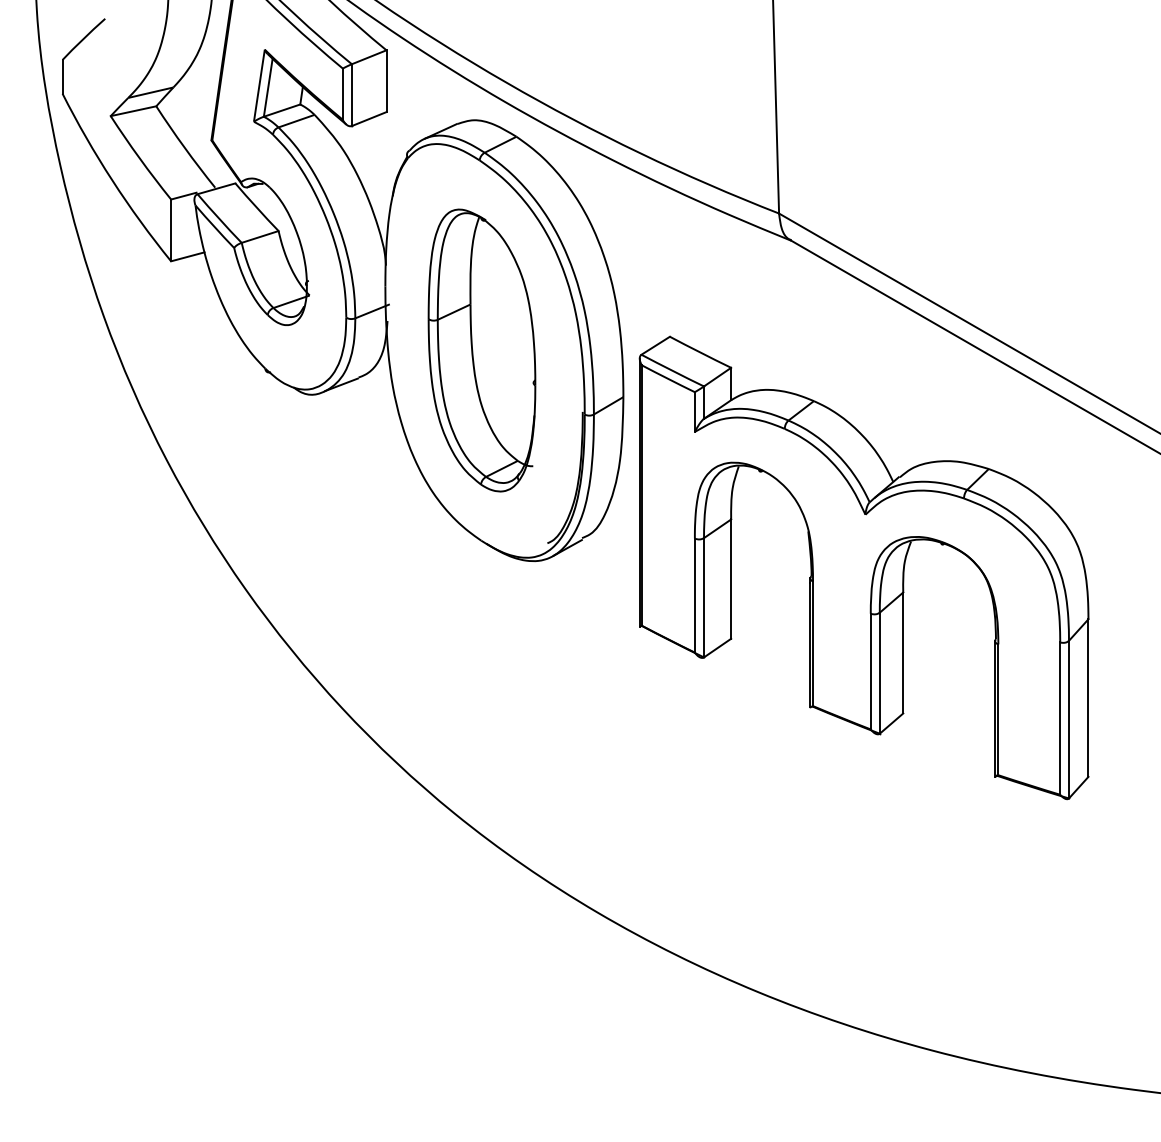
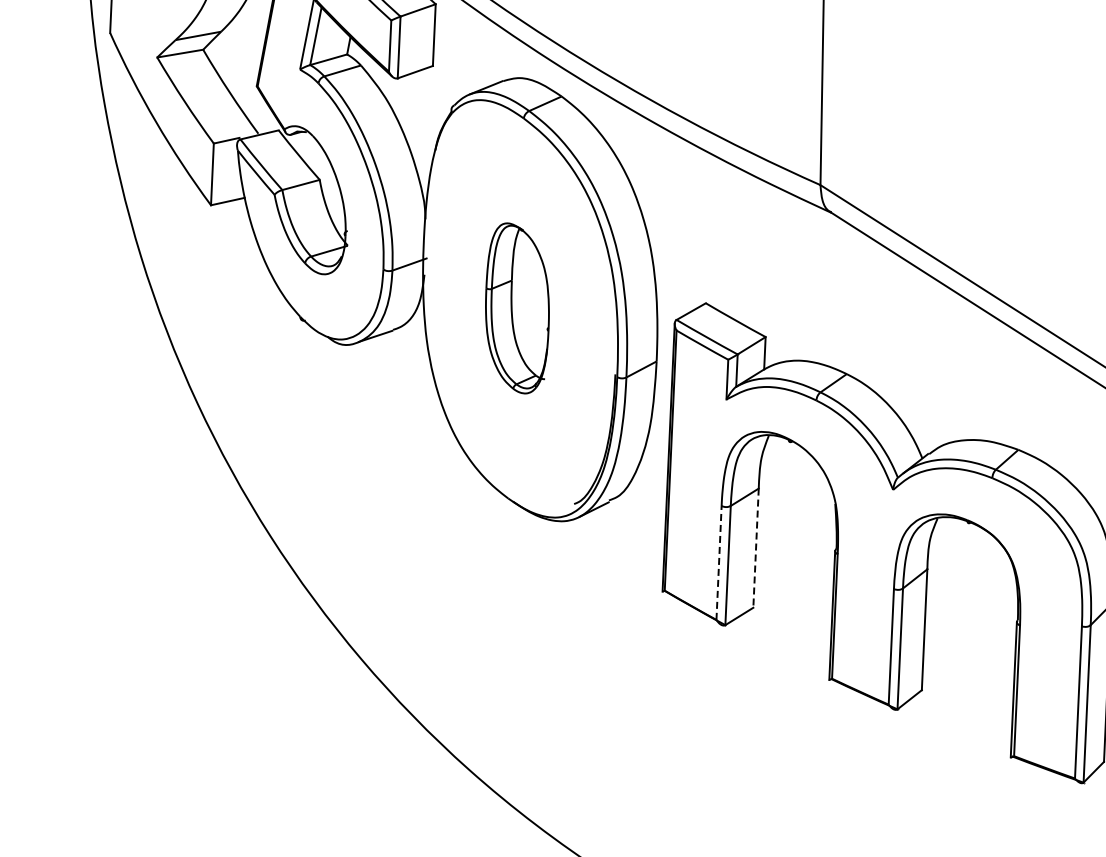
part: (481, 350) -> (517, 308), size x0.6
line: (731, 579) -> (756, 548), solid -> dashed
line: (694, 595) -> (718, 562), solid -> dashed

